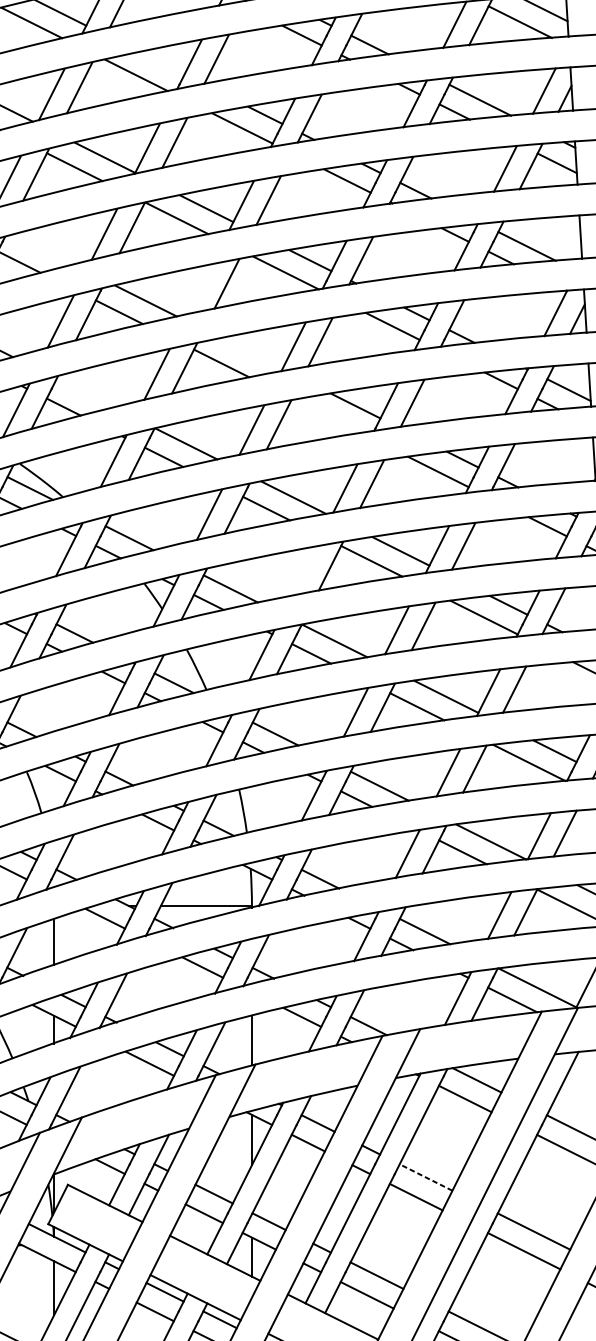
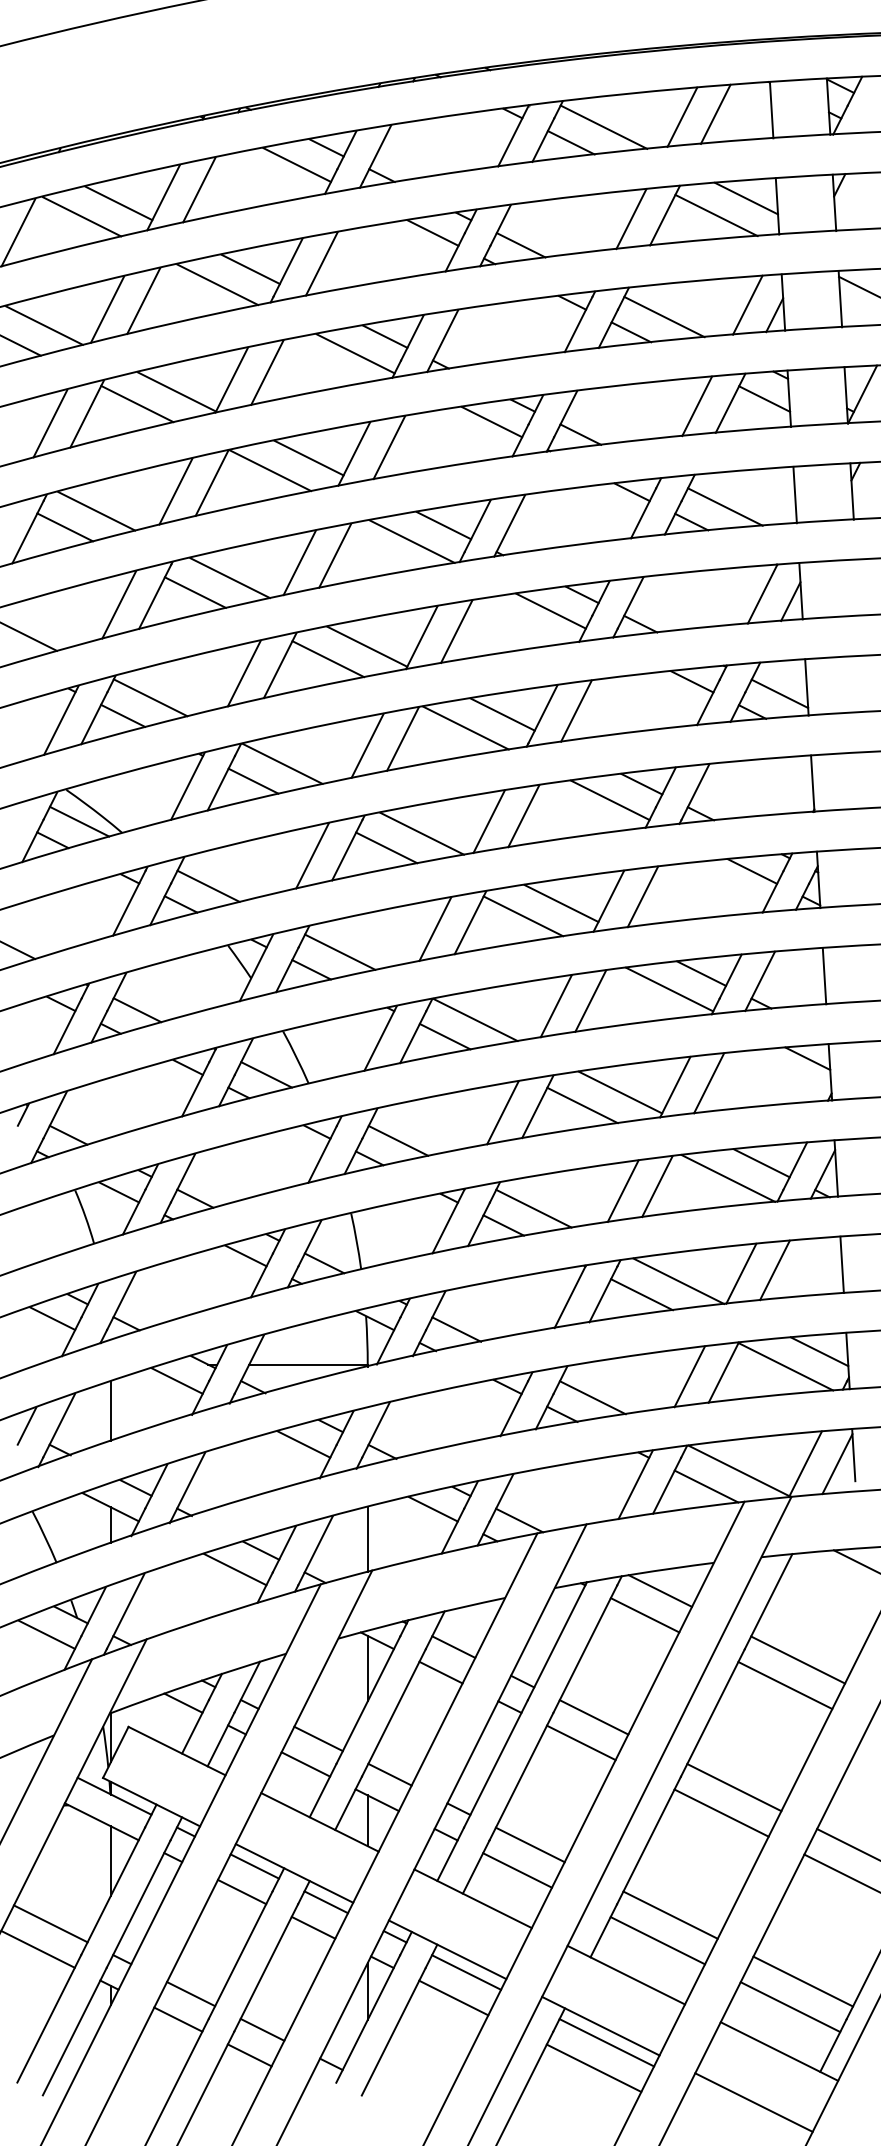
line: (161, 62) -> (250, 268), added
line: (43, 249) -> (96, 511), added
line: (199, 289) -> (299, 562), added
line: (251, 353) -> (367, 646), added
line: (84, 392) -> (150, 697), added
line: (327, 416) -> (465, 727), added
line: (304, 570) -> (435, 928), added
line: (425, 1177) -> (593, 1717), dashed -> solid

